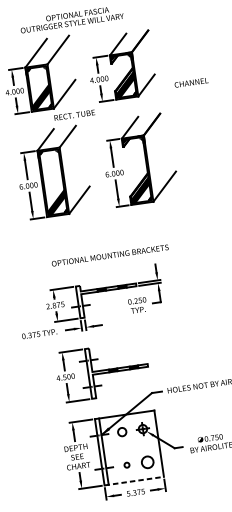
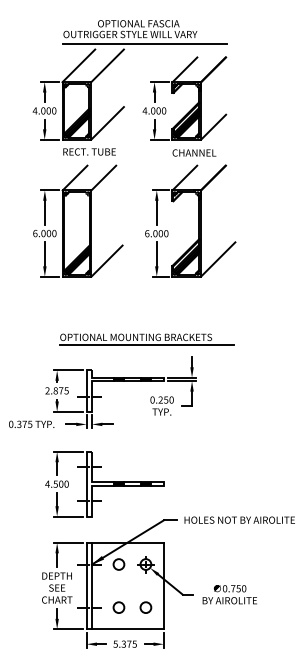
line: (84, 28) -> (144, 43), added
text: (191, 82) -> (194, 152), moved
text: (74, 114) -> (89, 151), moved
line: (119, 260) -> (147, 345), added
circle: (147, 462) -> (145, 607), size x0.71
circle: (126, 465) -> (118, 607), size x1.67
line: (134, 481) -> (125, 629), dashed -> solid

